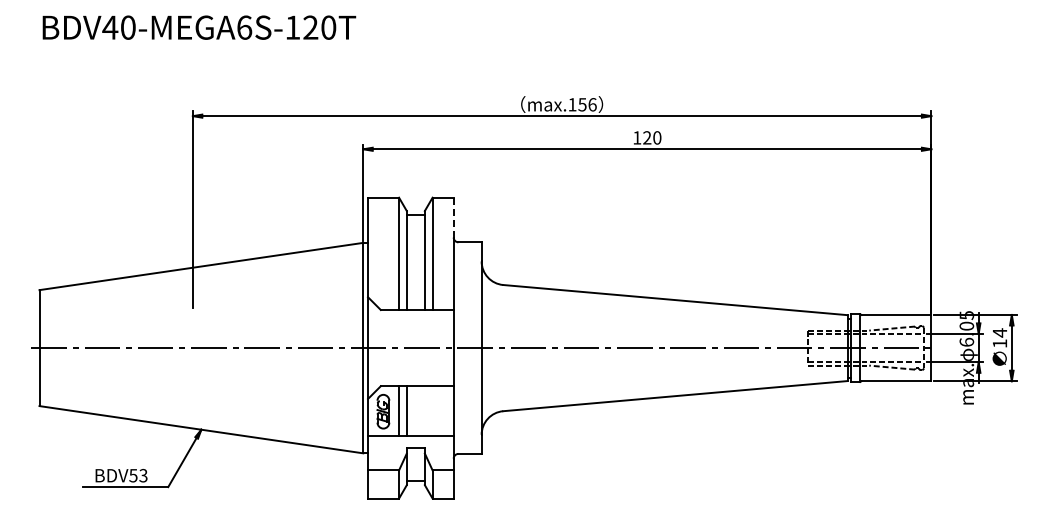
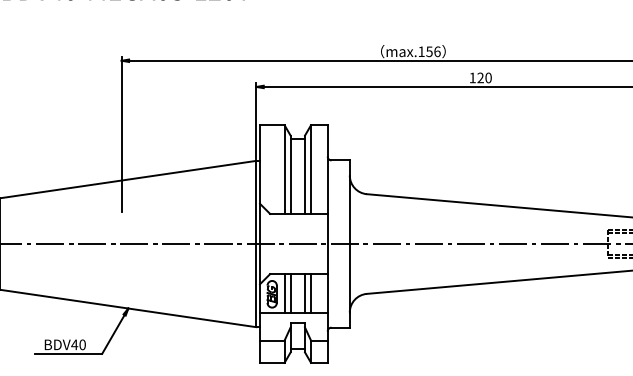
line: (453, 217) -> (327, 140), dashed -> solid
line: (424, 410) -> (304, 293), added
line: (432, 410) -> (310, 293), added
text: (138, 475) -> (78, 344), BDV53 -> BDV40

